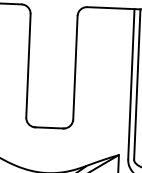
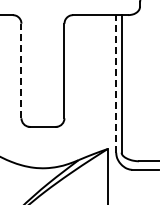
line: (28, 65) -> (21, 70), solid -> dashed
line: (131, 83) -> (116, 83), solid -> dashed

